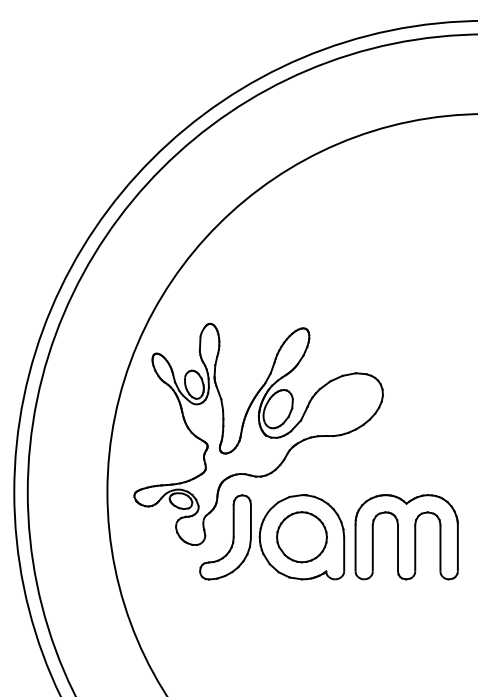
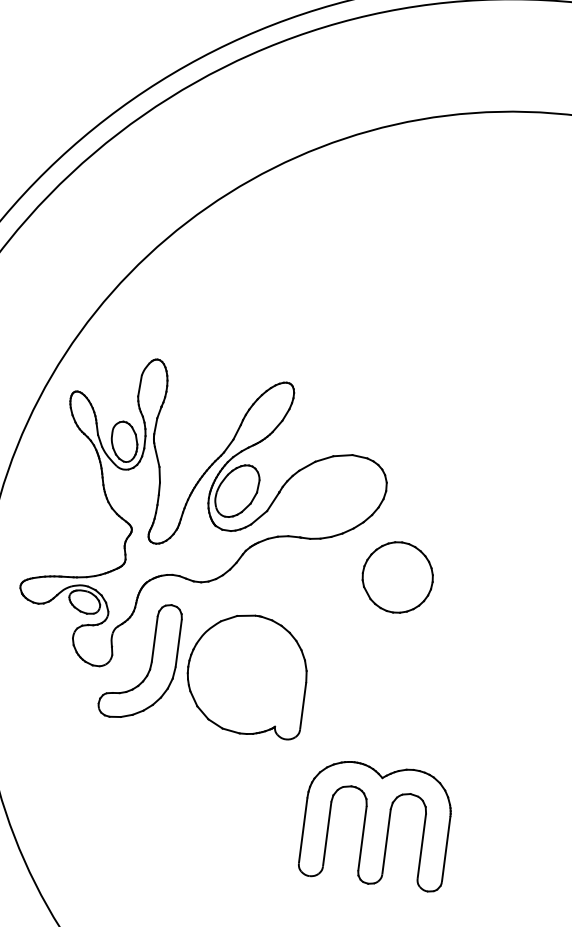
part: (301, 537) -> (397, 577), moved
part: (406, 537) -> (376, 825), moved

